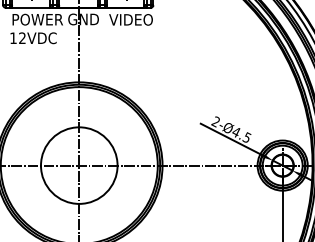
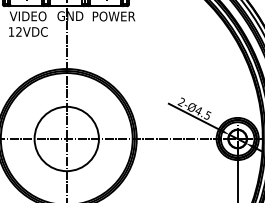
text: (36, 19) -> (30, 16), POWER -> VIDEO
text: (134, 19) -> (113, 16), VIDEO -> POWER

